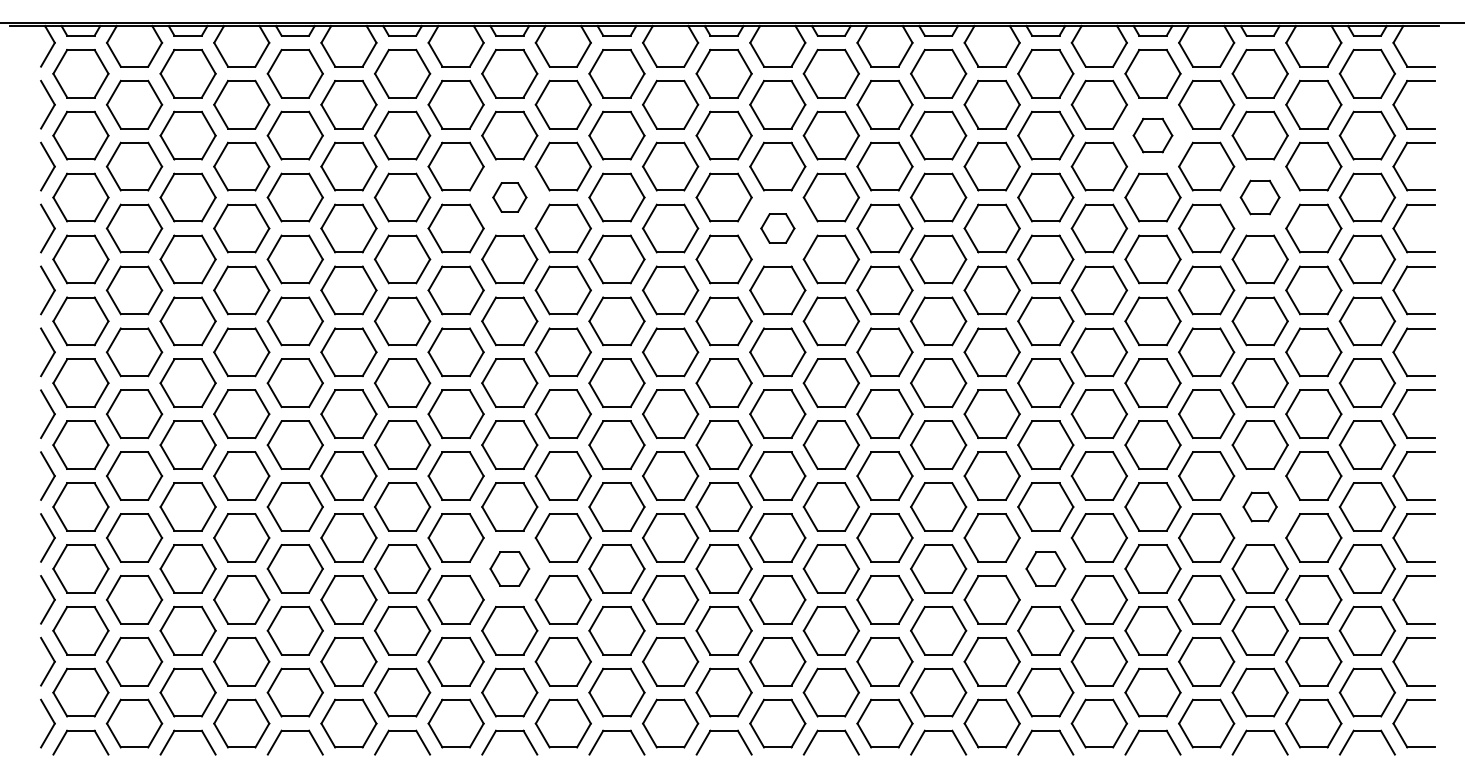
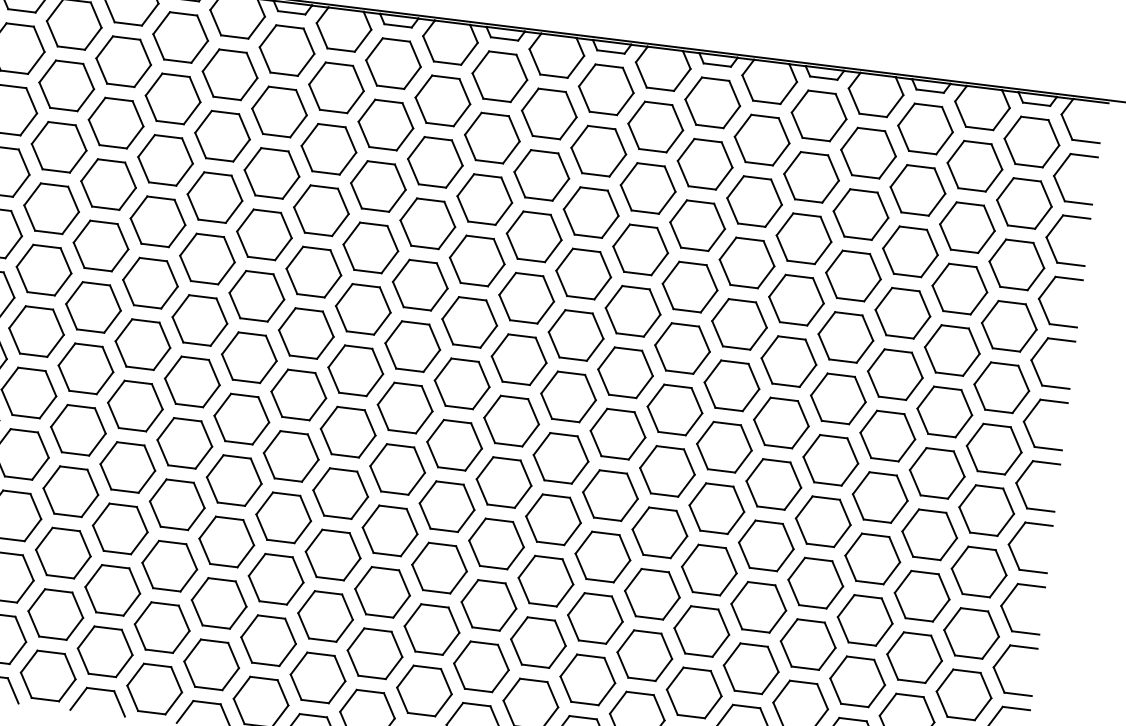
part: (1152, 135) -> (811, 177), size x1.43
part: (509, 197) -> (165, 160), size x1.67
part: (1259, 197) -> (909, 251), size x1.43
part: (777, 228) -> (427, 223), size x1.67
part: (1259, 506) -> (872, 558), size x1.67
part: (509, 568) -> (120, 528), size x1.43
part: (1045, 568) -> (652, 593), size x1.43

